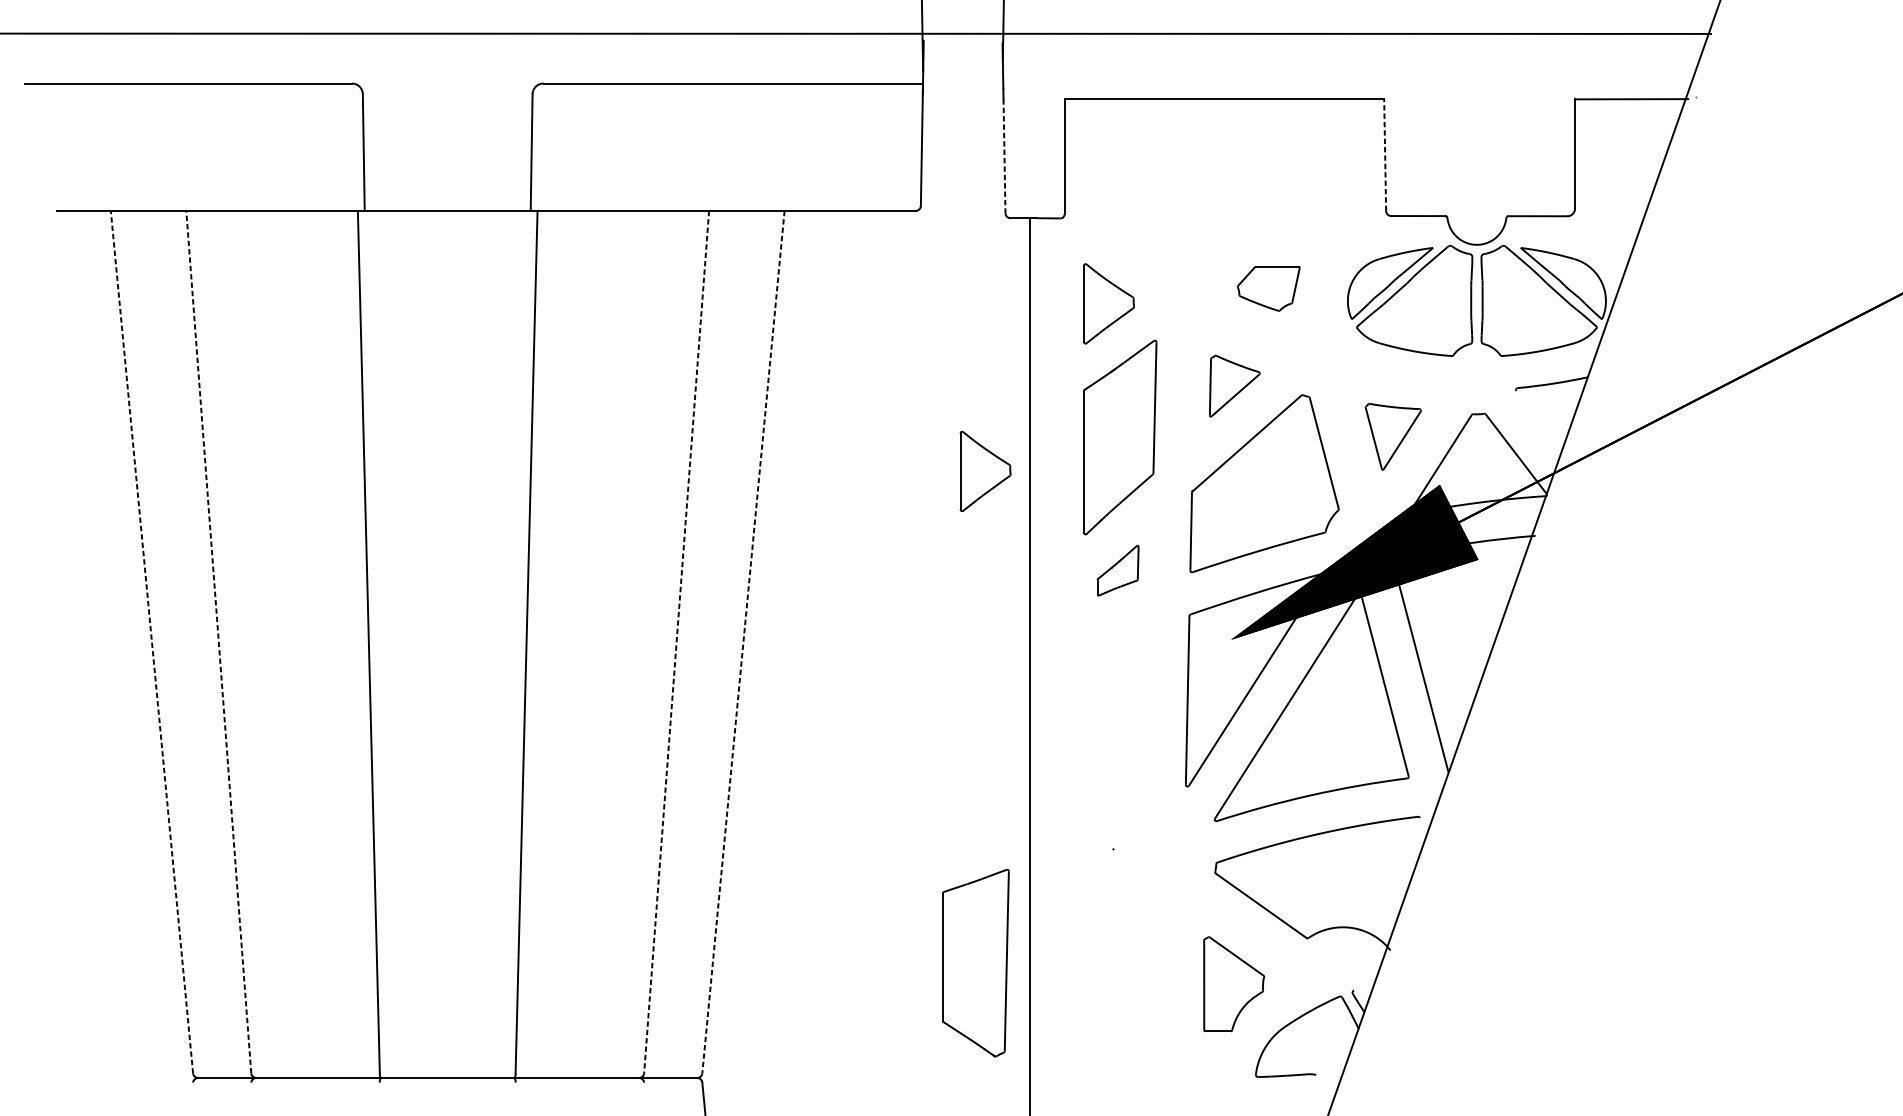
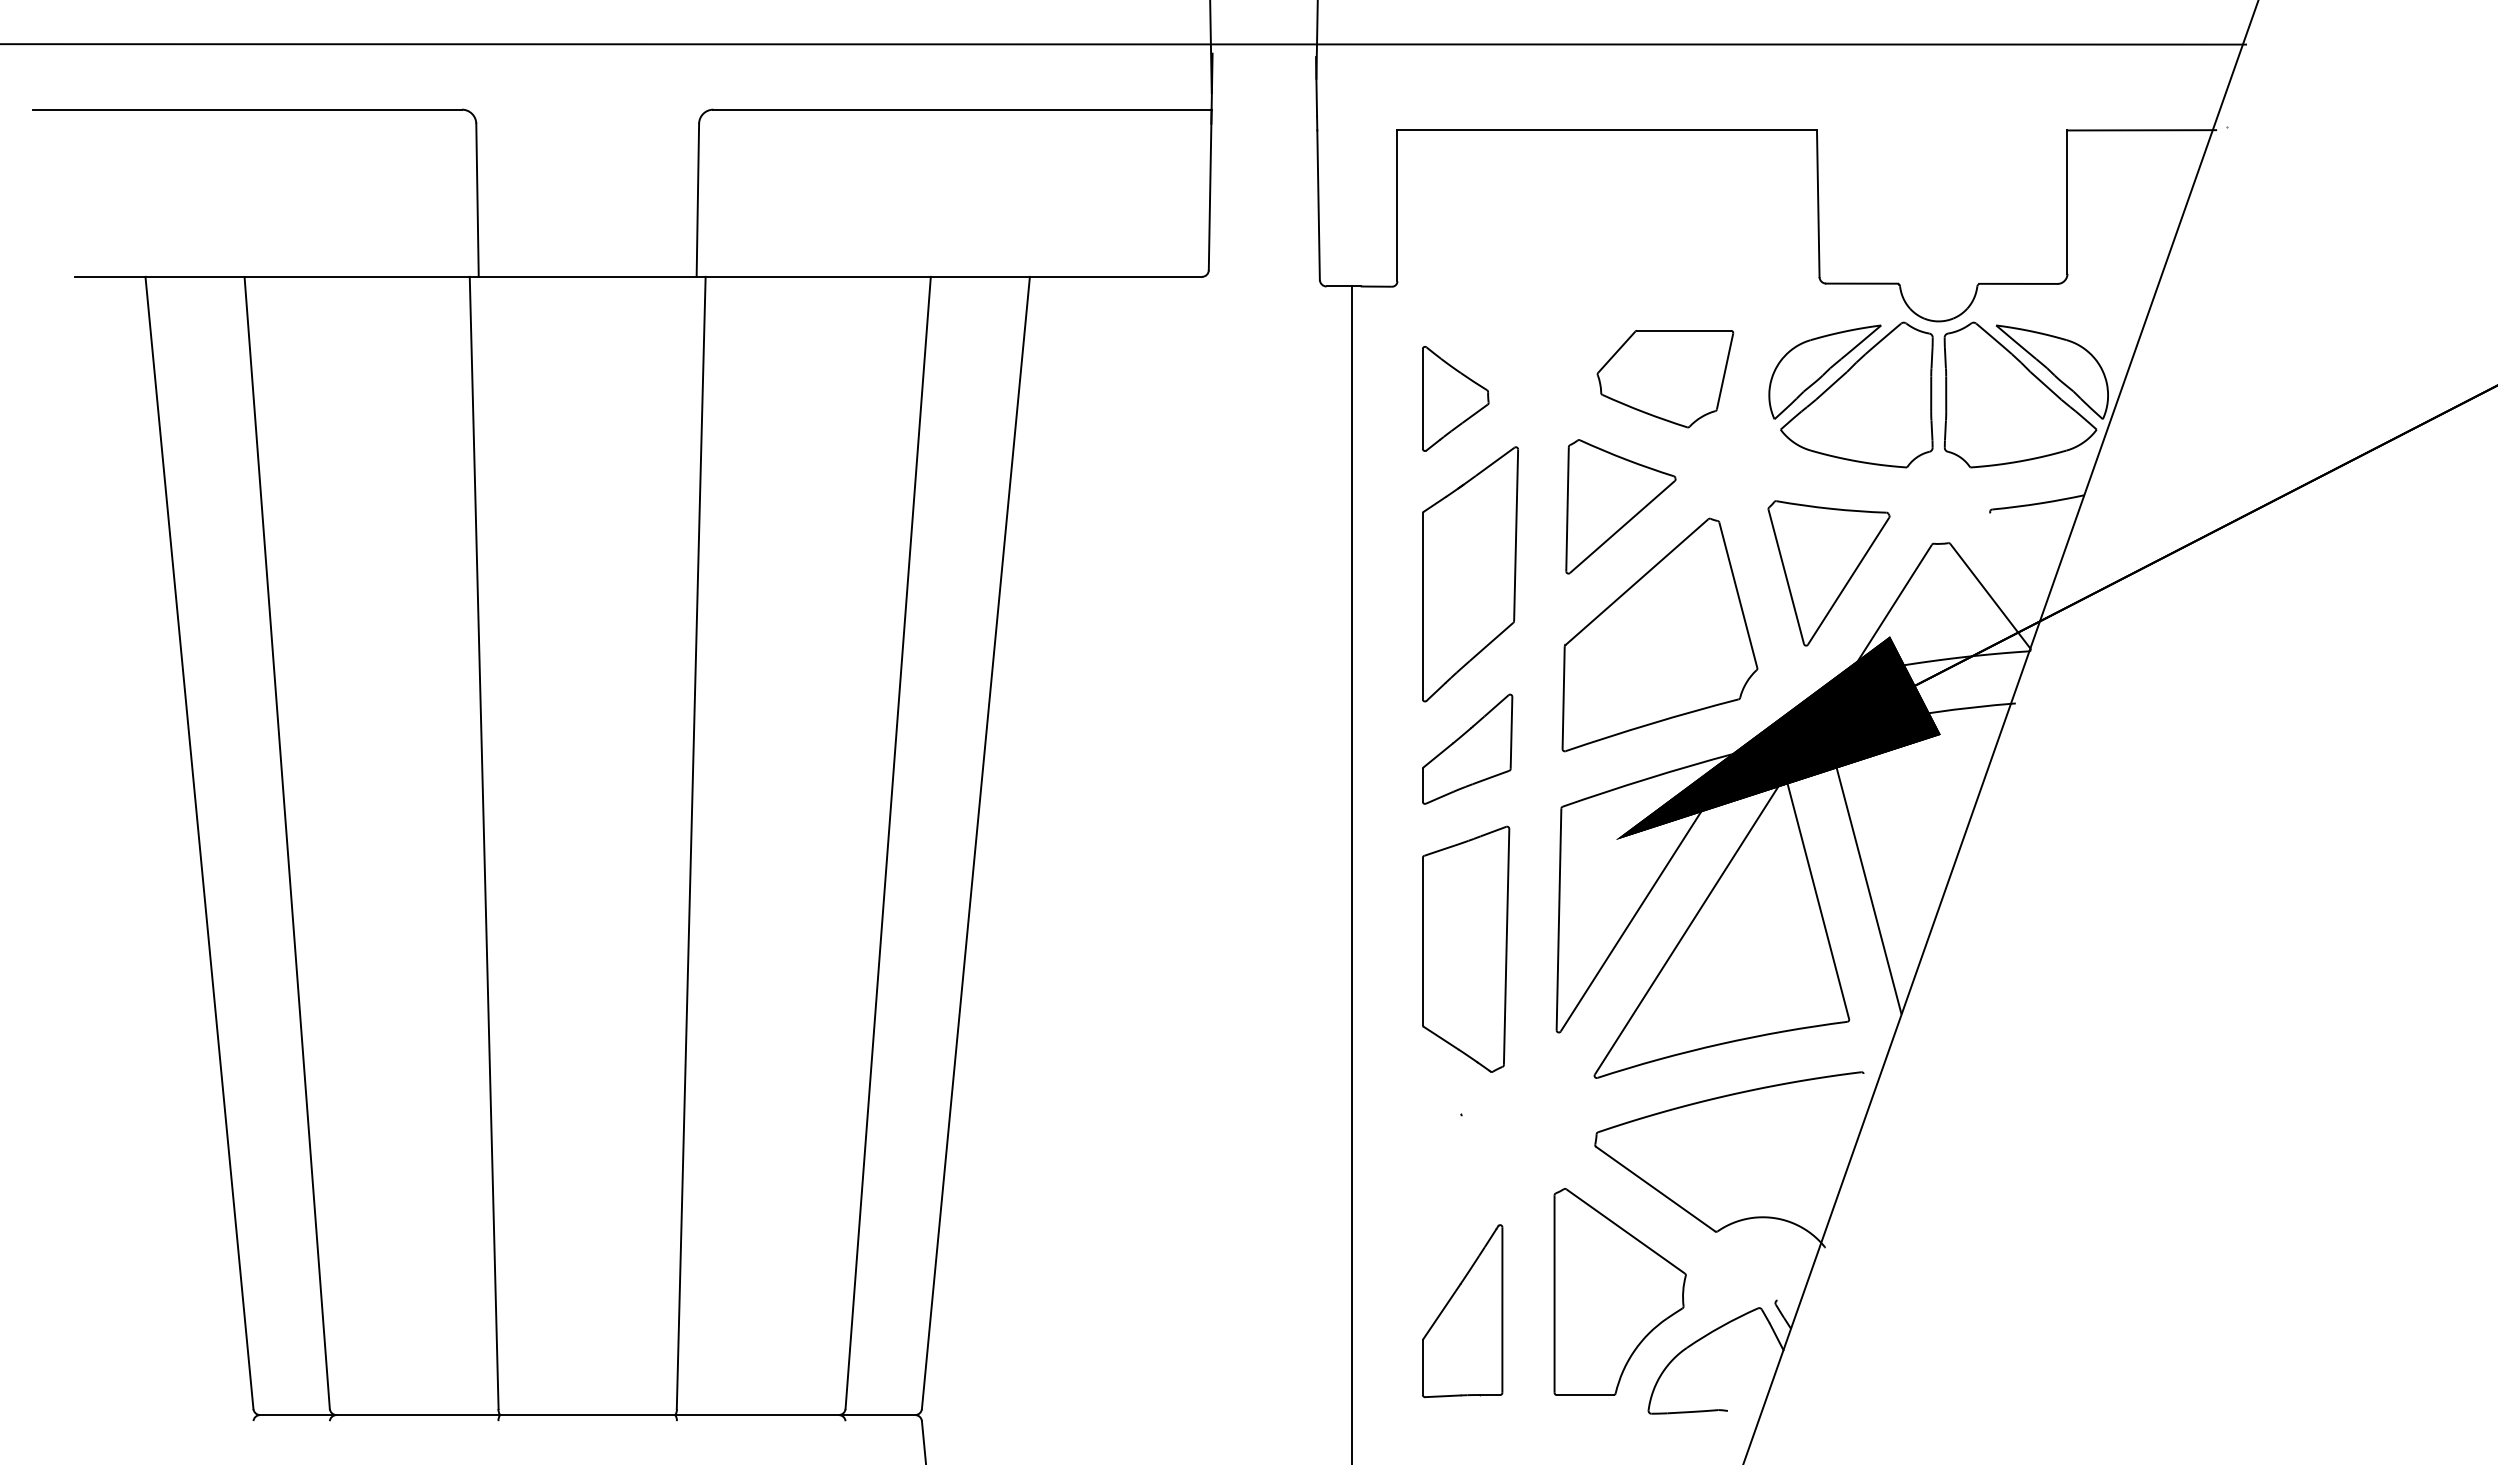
line: (1385, 155) -> (1818, 203), dashed -> solid
line: (1004, 156) -> (1318, 205), dashed -> solid
part: (1268, 289) -> (1665, 379), size x1.67
part: (1234, 385) -> (1620, 506), size x1.67
part: (1392, 436) -> (1828, 573), size x1.67
part: (985, 471) -> (1293, 618), removed
part: (1117, 570) -> (1467, 748), size x1.67
line: (151, 641) -> (199, 842), dashed -> solid
line: (219, 641) -> (287, 842), dashed -> solid
line: (676, 641) -> (888, 842), dashed -> solid
line: (743, 641) -> (975, 842), dashed -> solid
part: (976, 962) -> (1466, 948), moved
part: (1233, 983) -> (1619, 1291), size x1.67
part: (1114, 999) -> (1462, 1311), added

